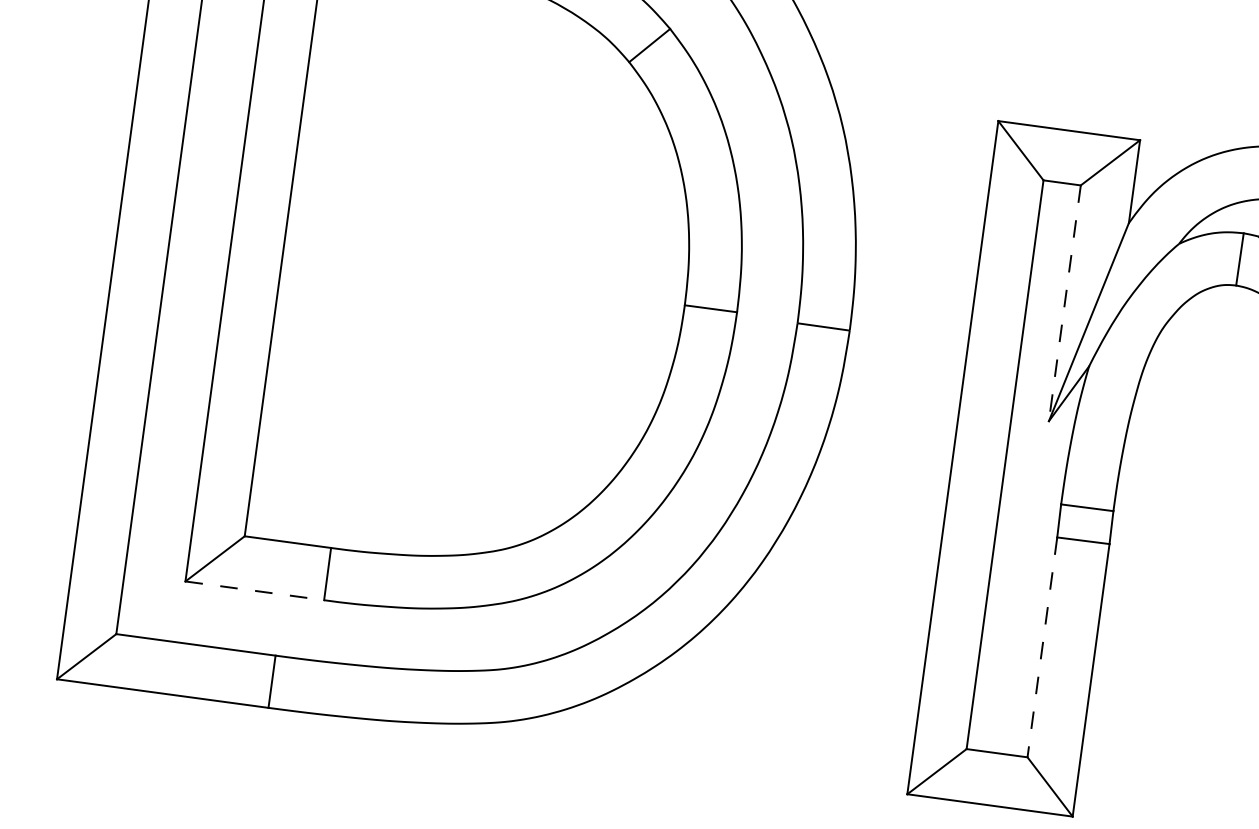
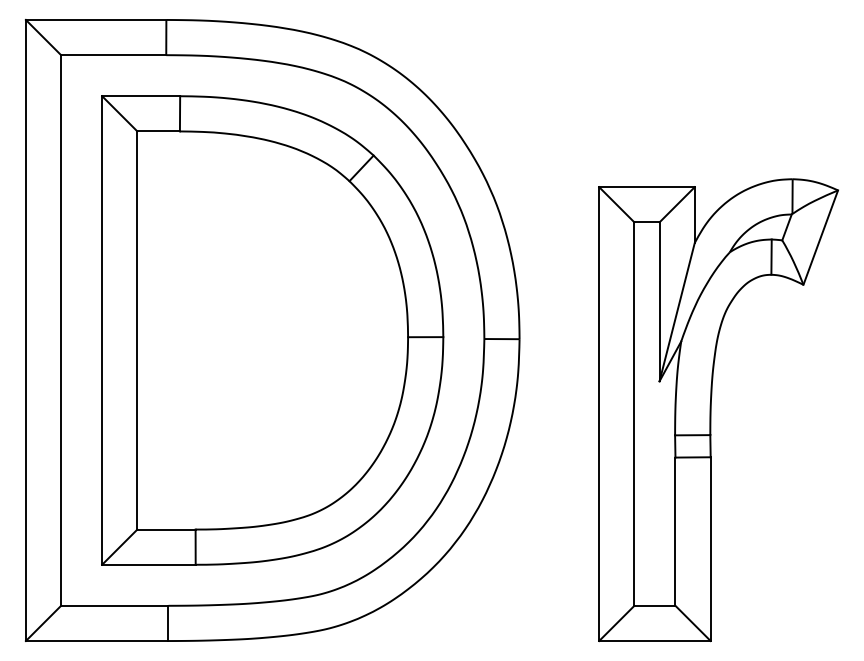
line: (1064, 304) -> (659, 302), dashed -> solid
line: (254, 590) -> (148, 564), dashed -> solid
line: (1042, 648) -> (675, 532), dashed -> solid

